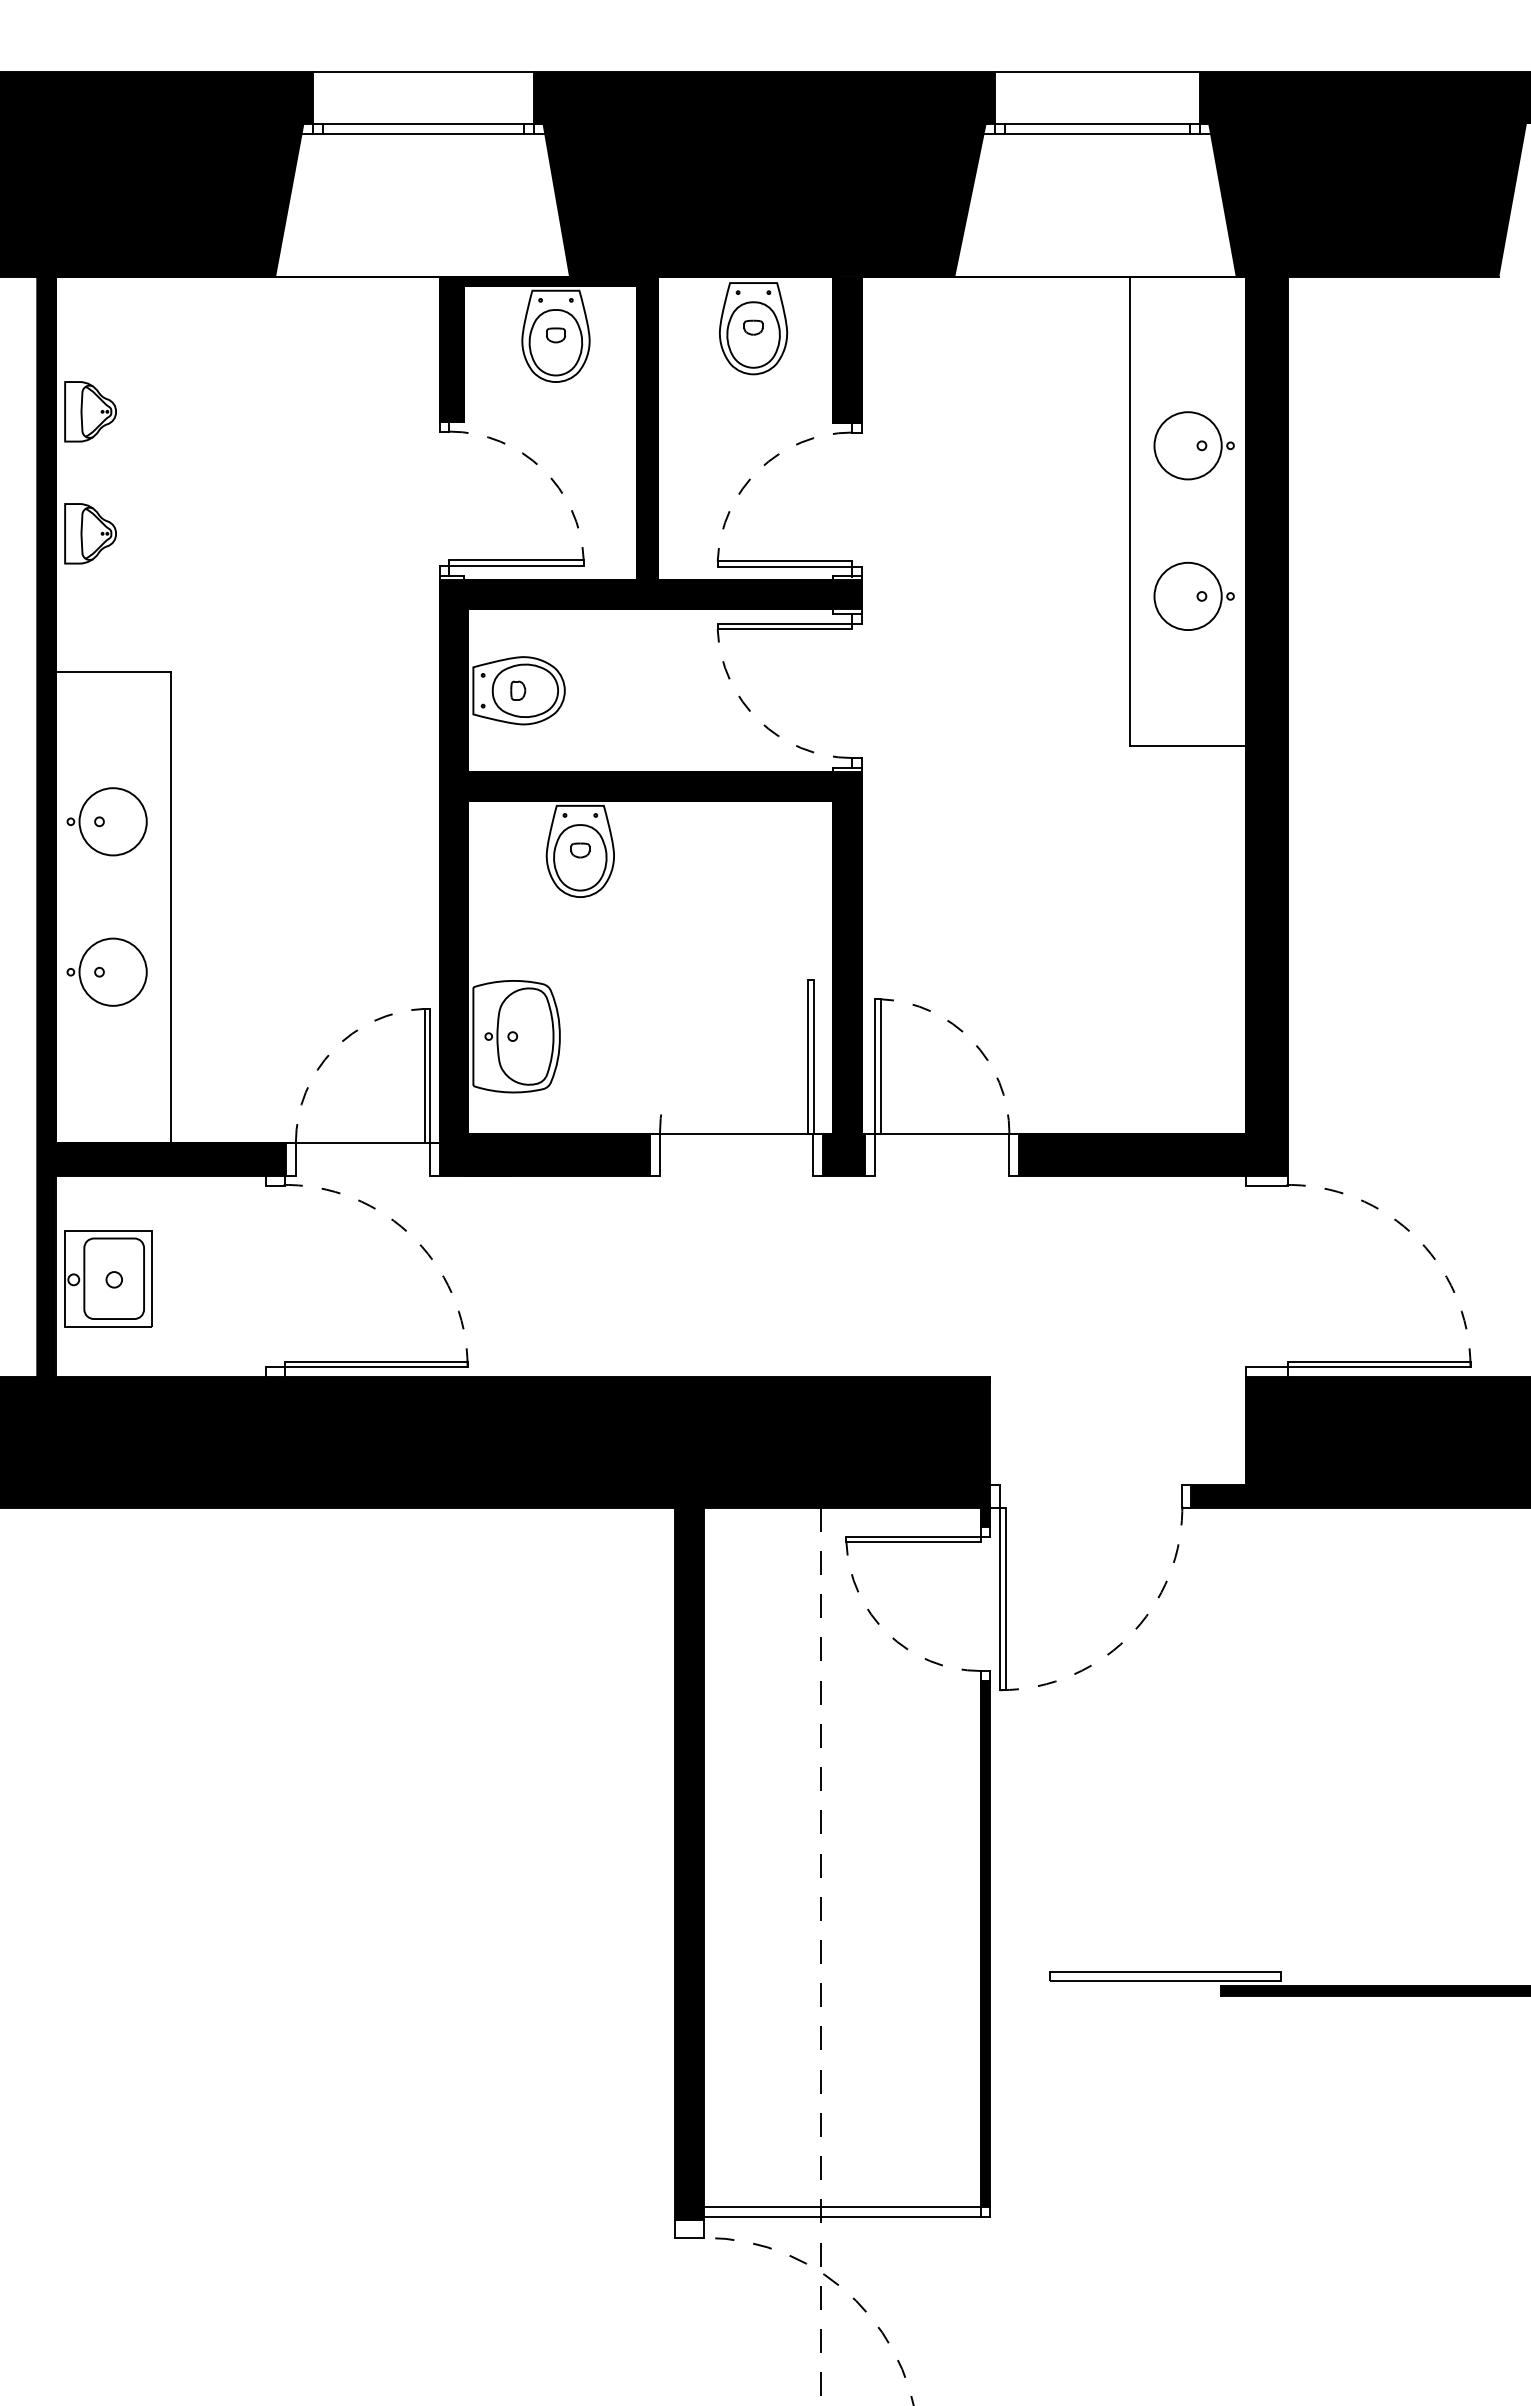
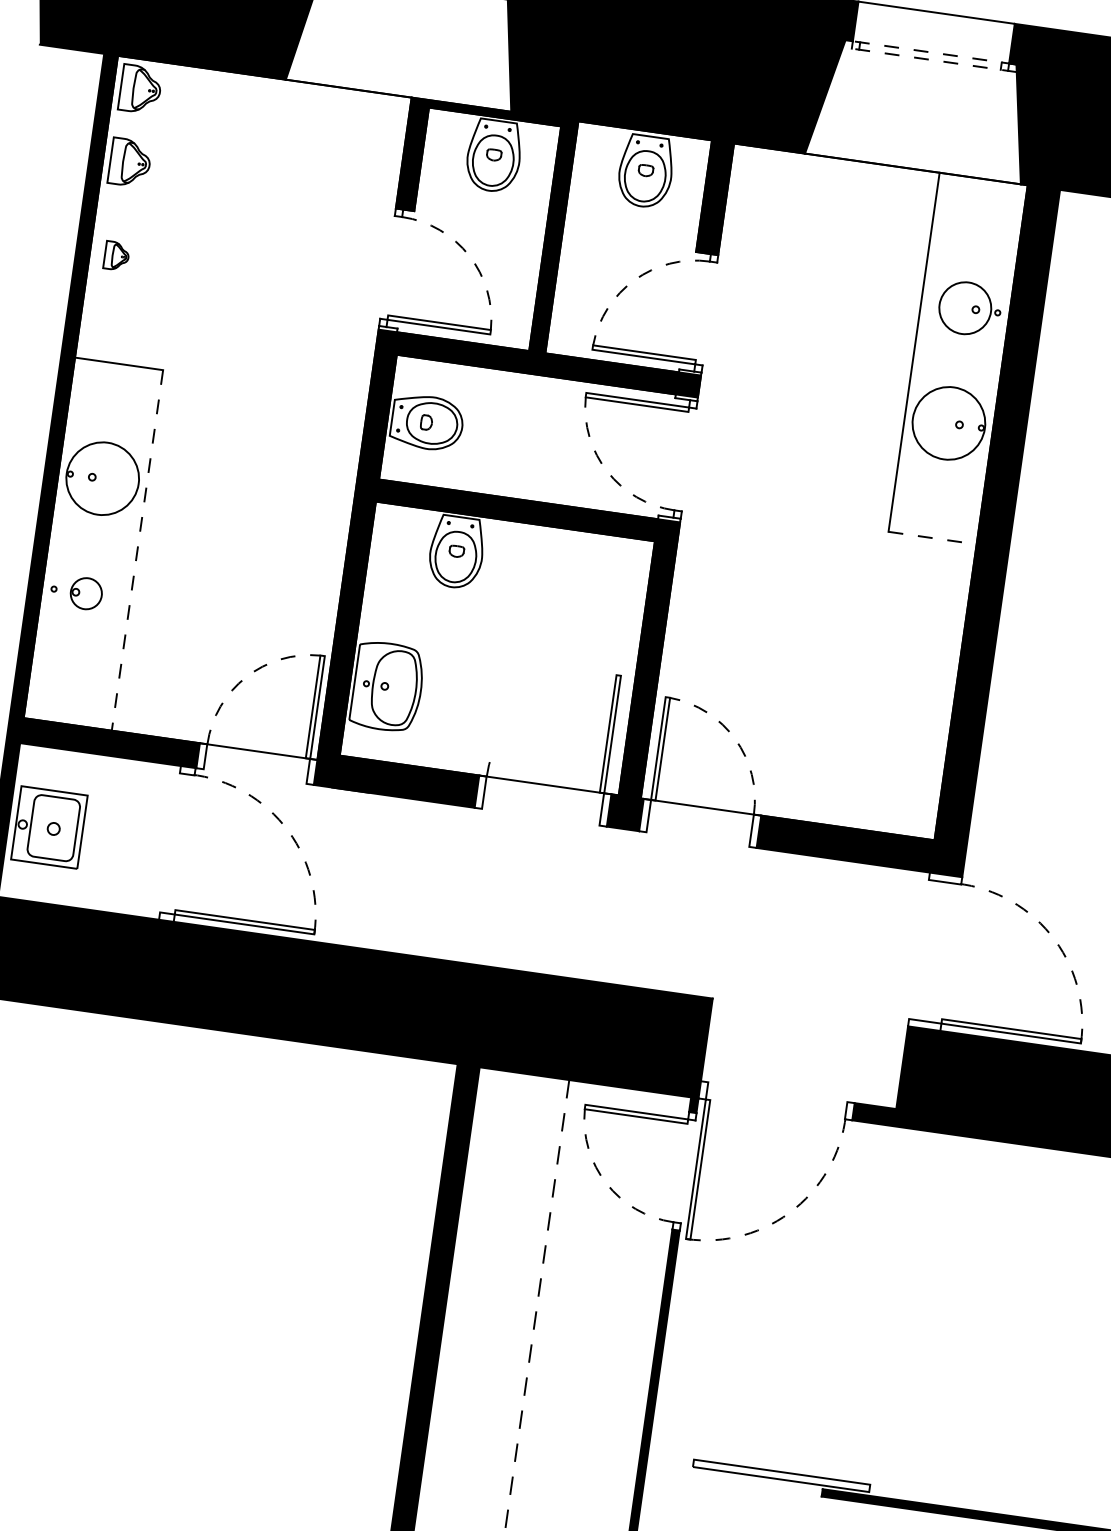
line: (1101, 124) -> (934, 53), solid -> dashed
line: (1097, 133) -> (930, 59), solid -> dashed
part: (90, 315) -> (140, 89), added
part: (90, 533) -> (116, 255), size x0.6
circle: (1187, 596) -> (948, 423), size x1.4
line: (1188, 746) -> (932, 538), solid -> dashed
circle: (112, 821) -> (102, 478), size x1.4
line: (170, 907) -> (137, 550), solid -> dashed
circle: (112, 971) -> (85, 593), size x0.6

